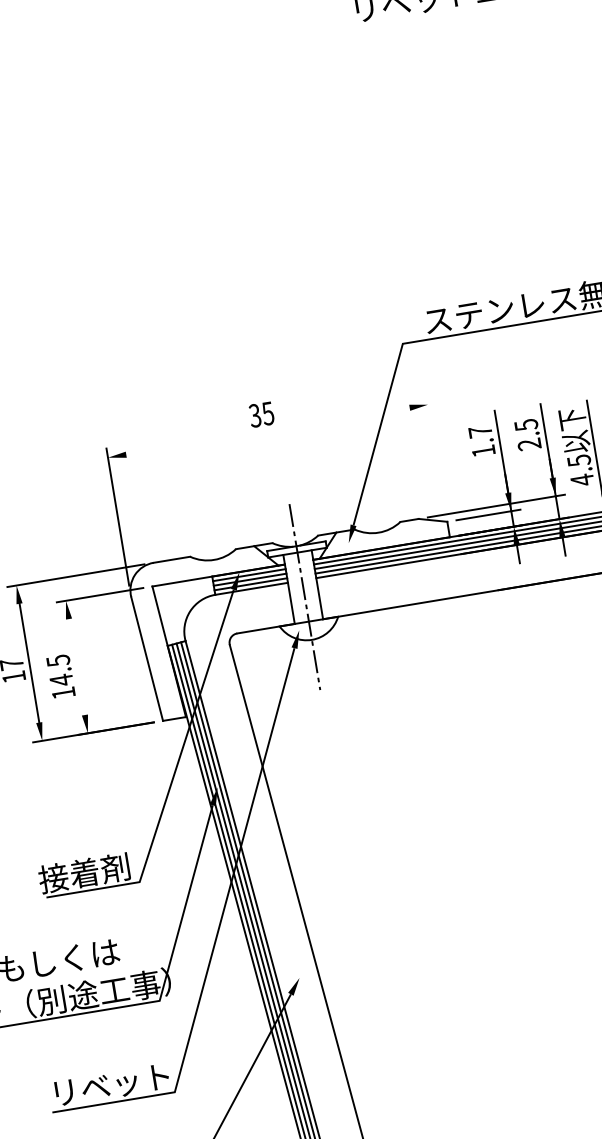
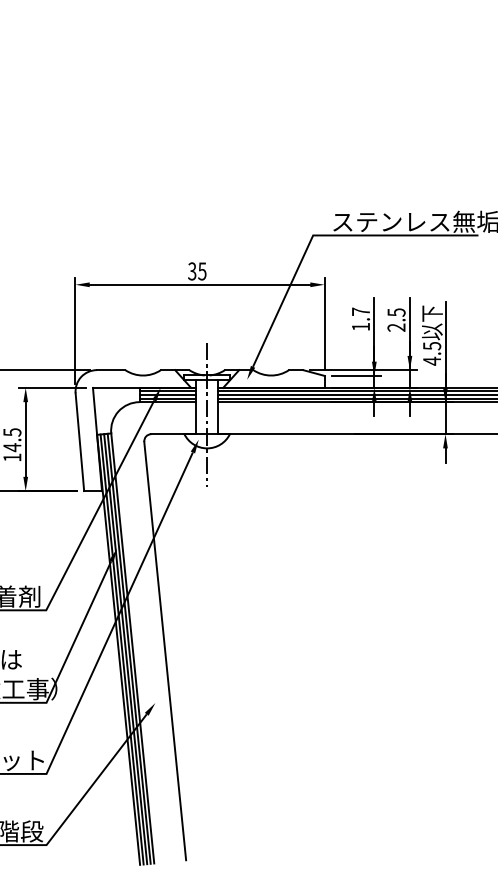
line: (267, 430) -> (199, 284), added
line: (435, 453) -> (324, 322), added
line: (76, 667) -> (25, 439), added

